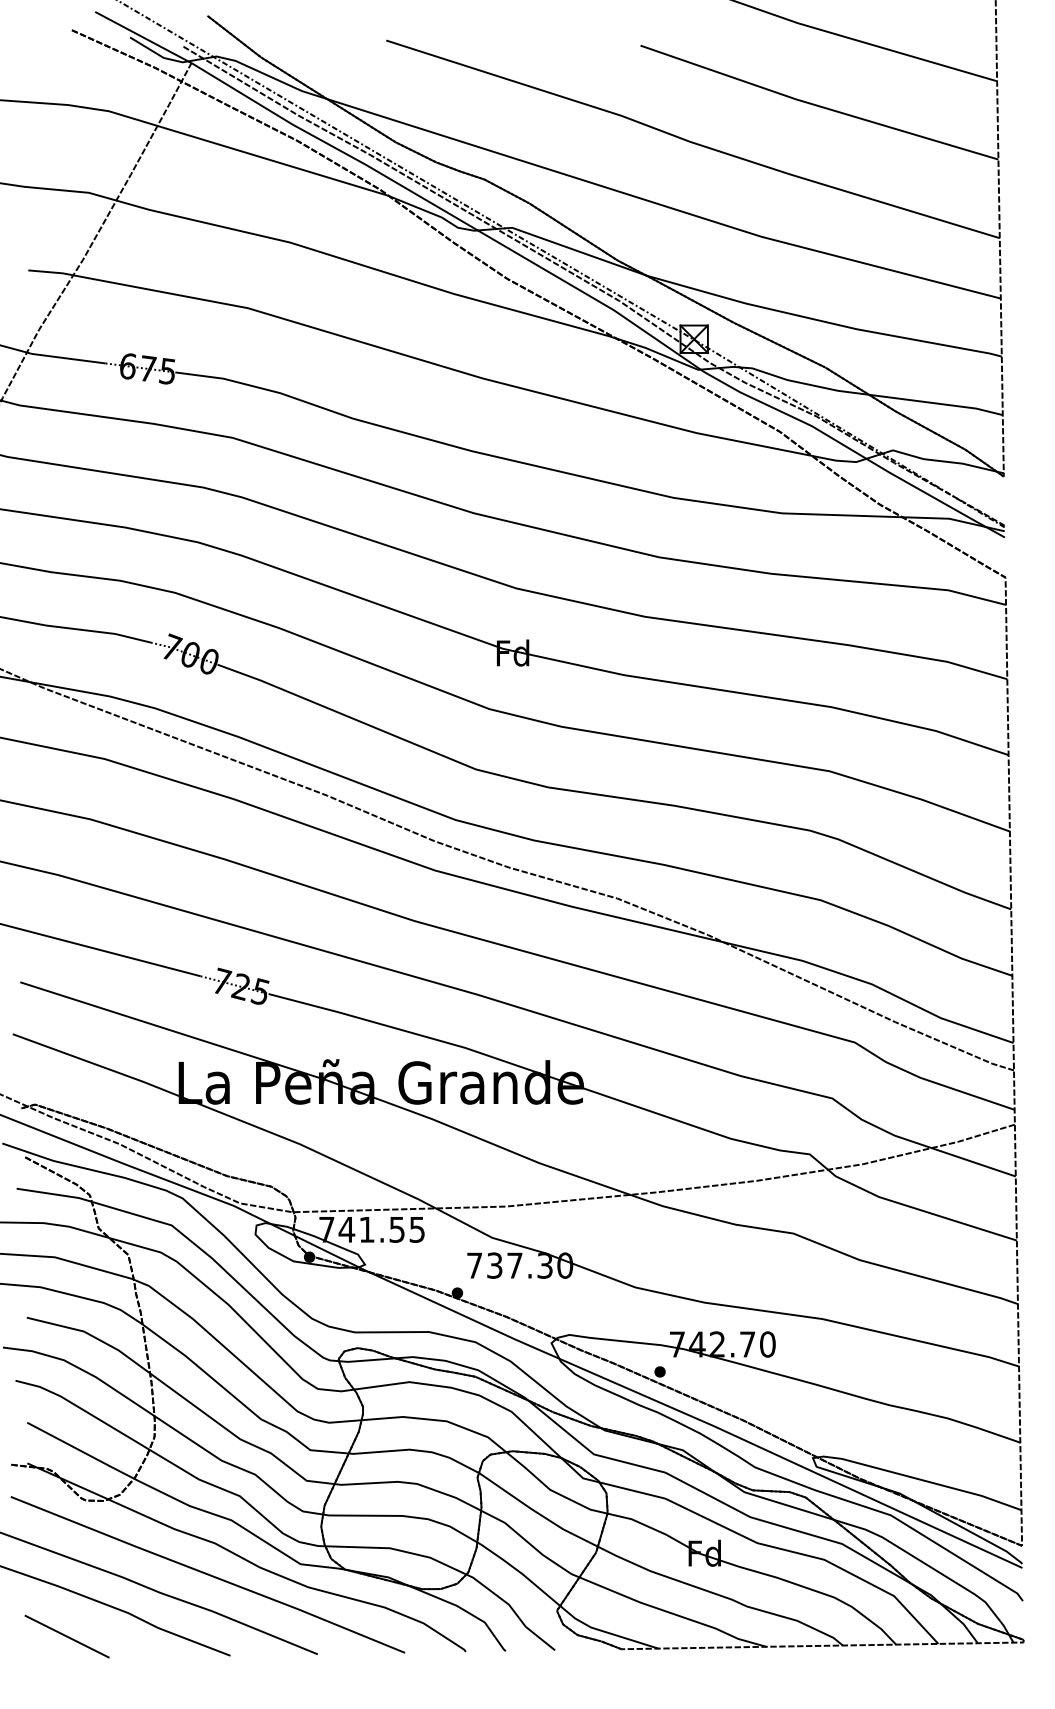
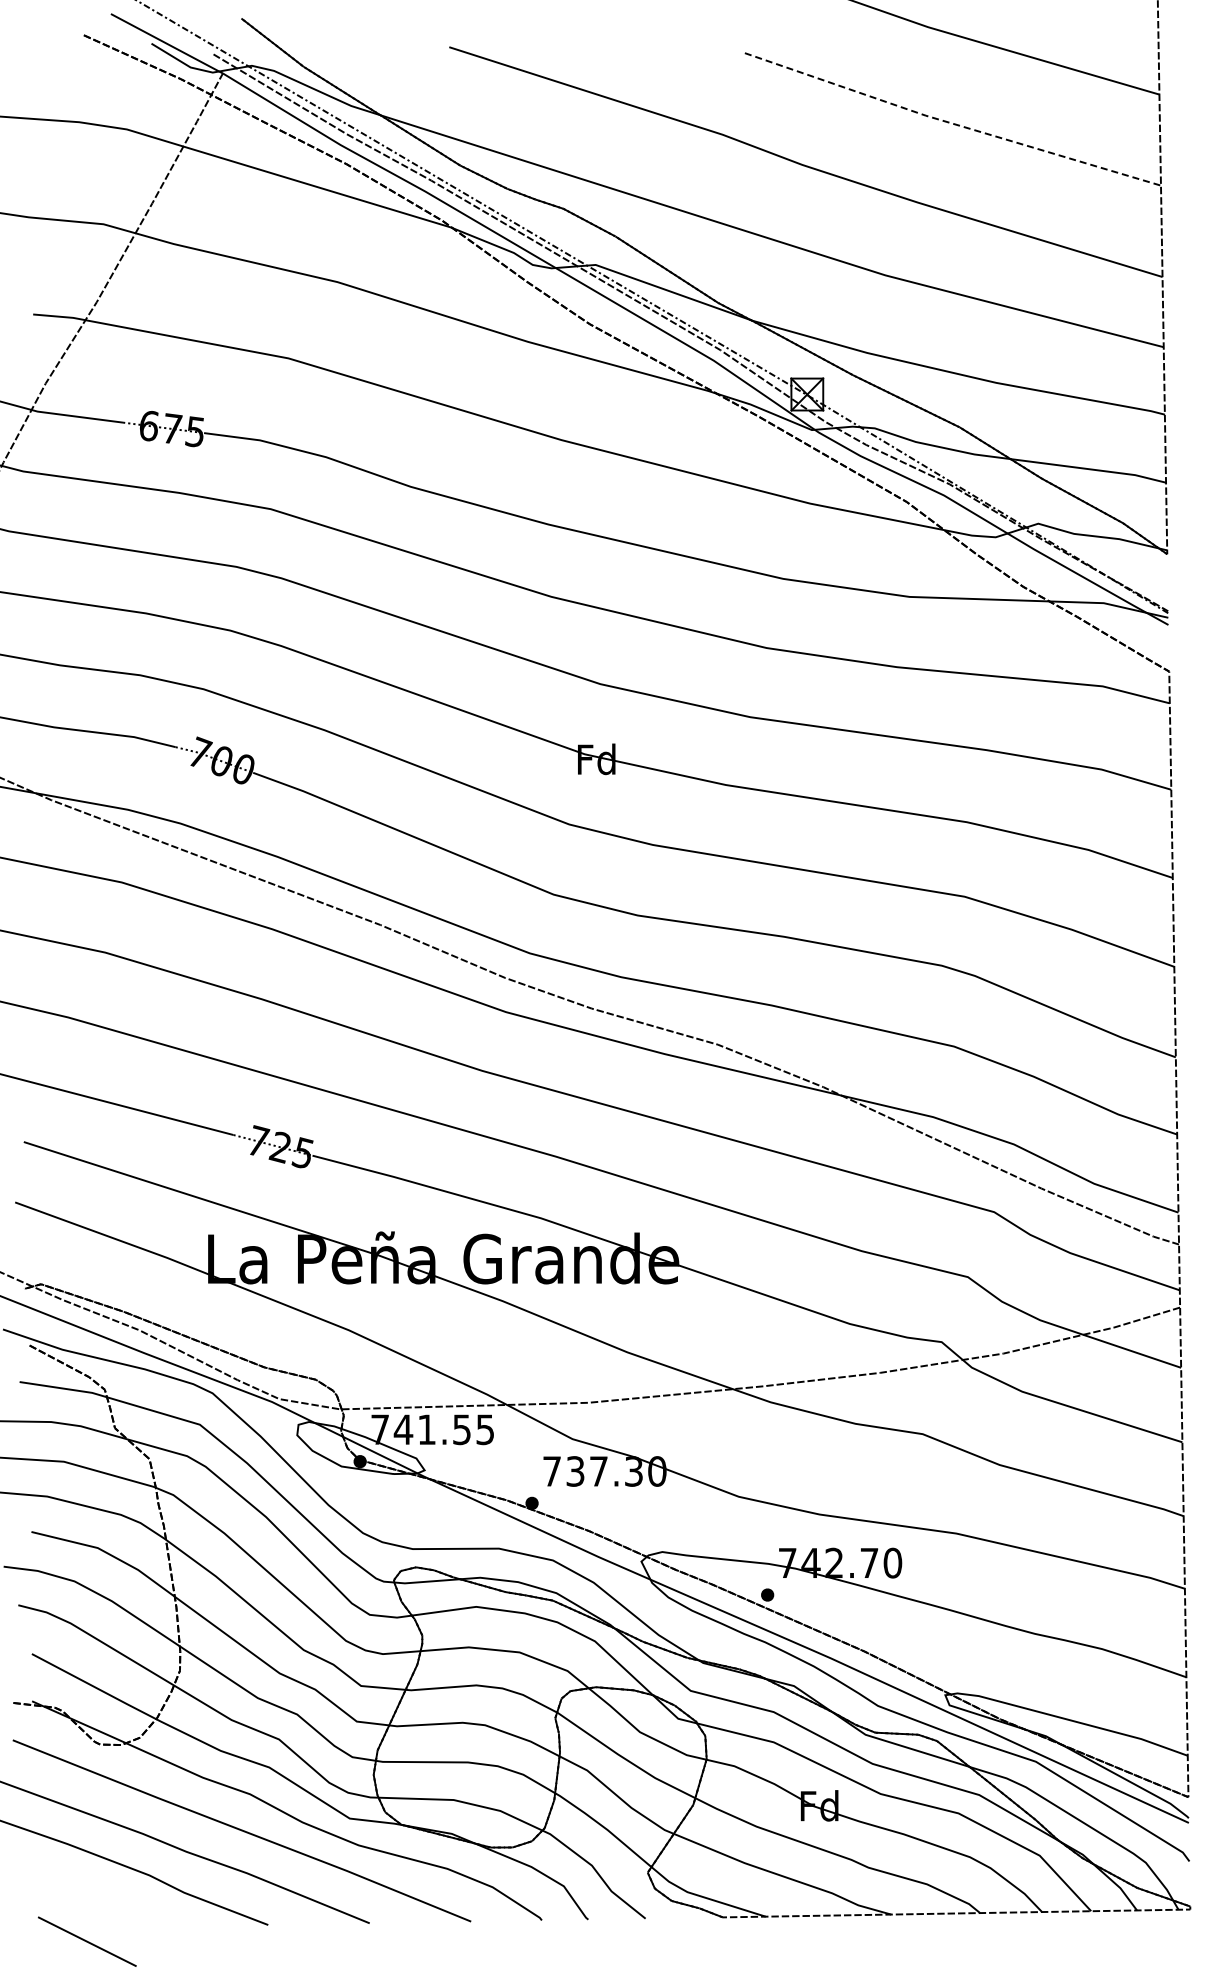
line: (818, 106) -> (951, 123), solid -> dashed
line: (67, 1636) -> (87, 1941), moved

